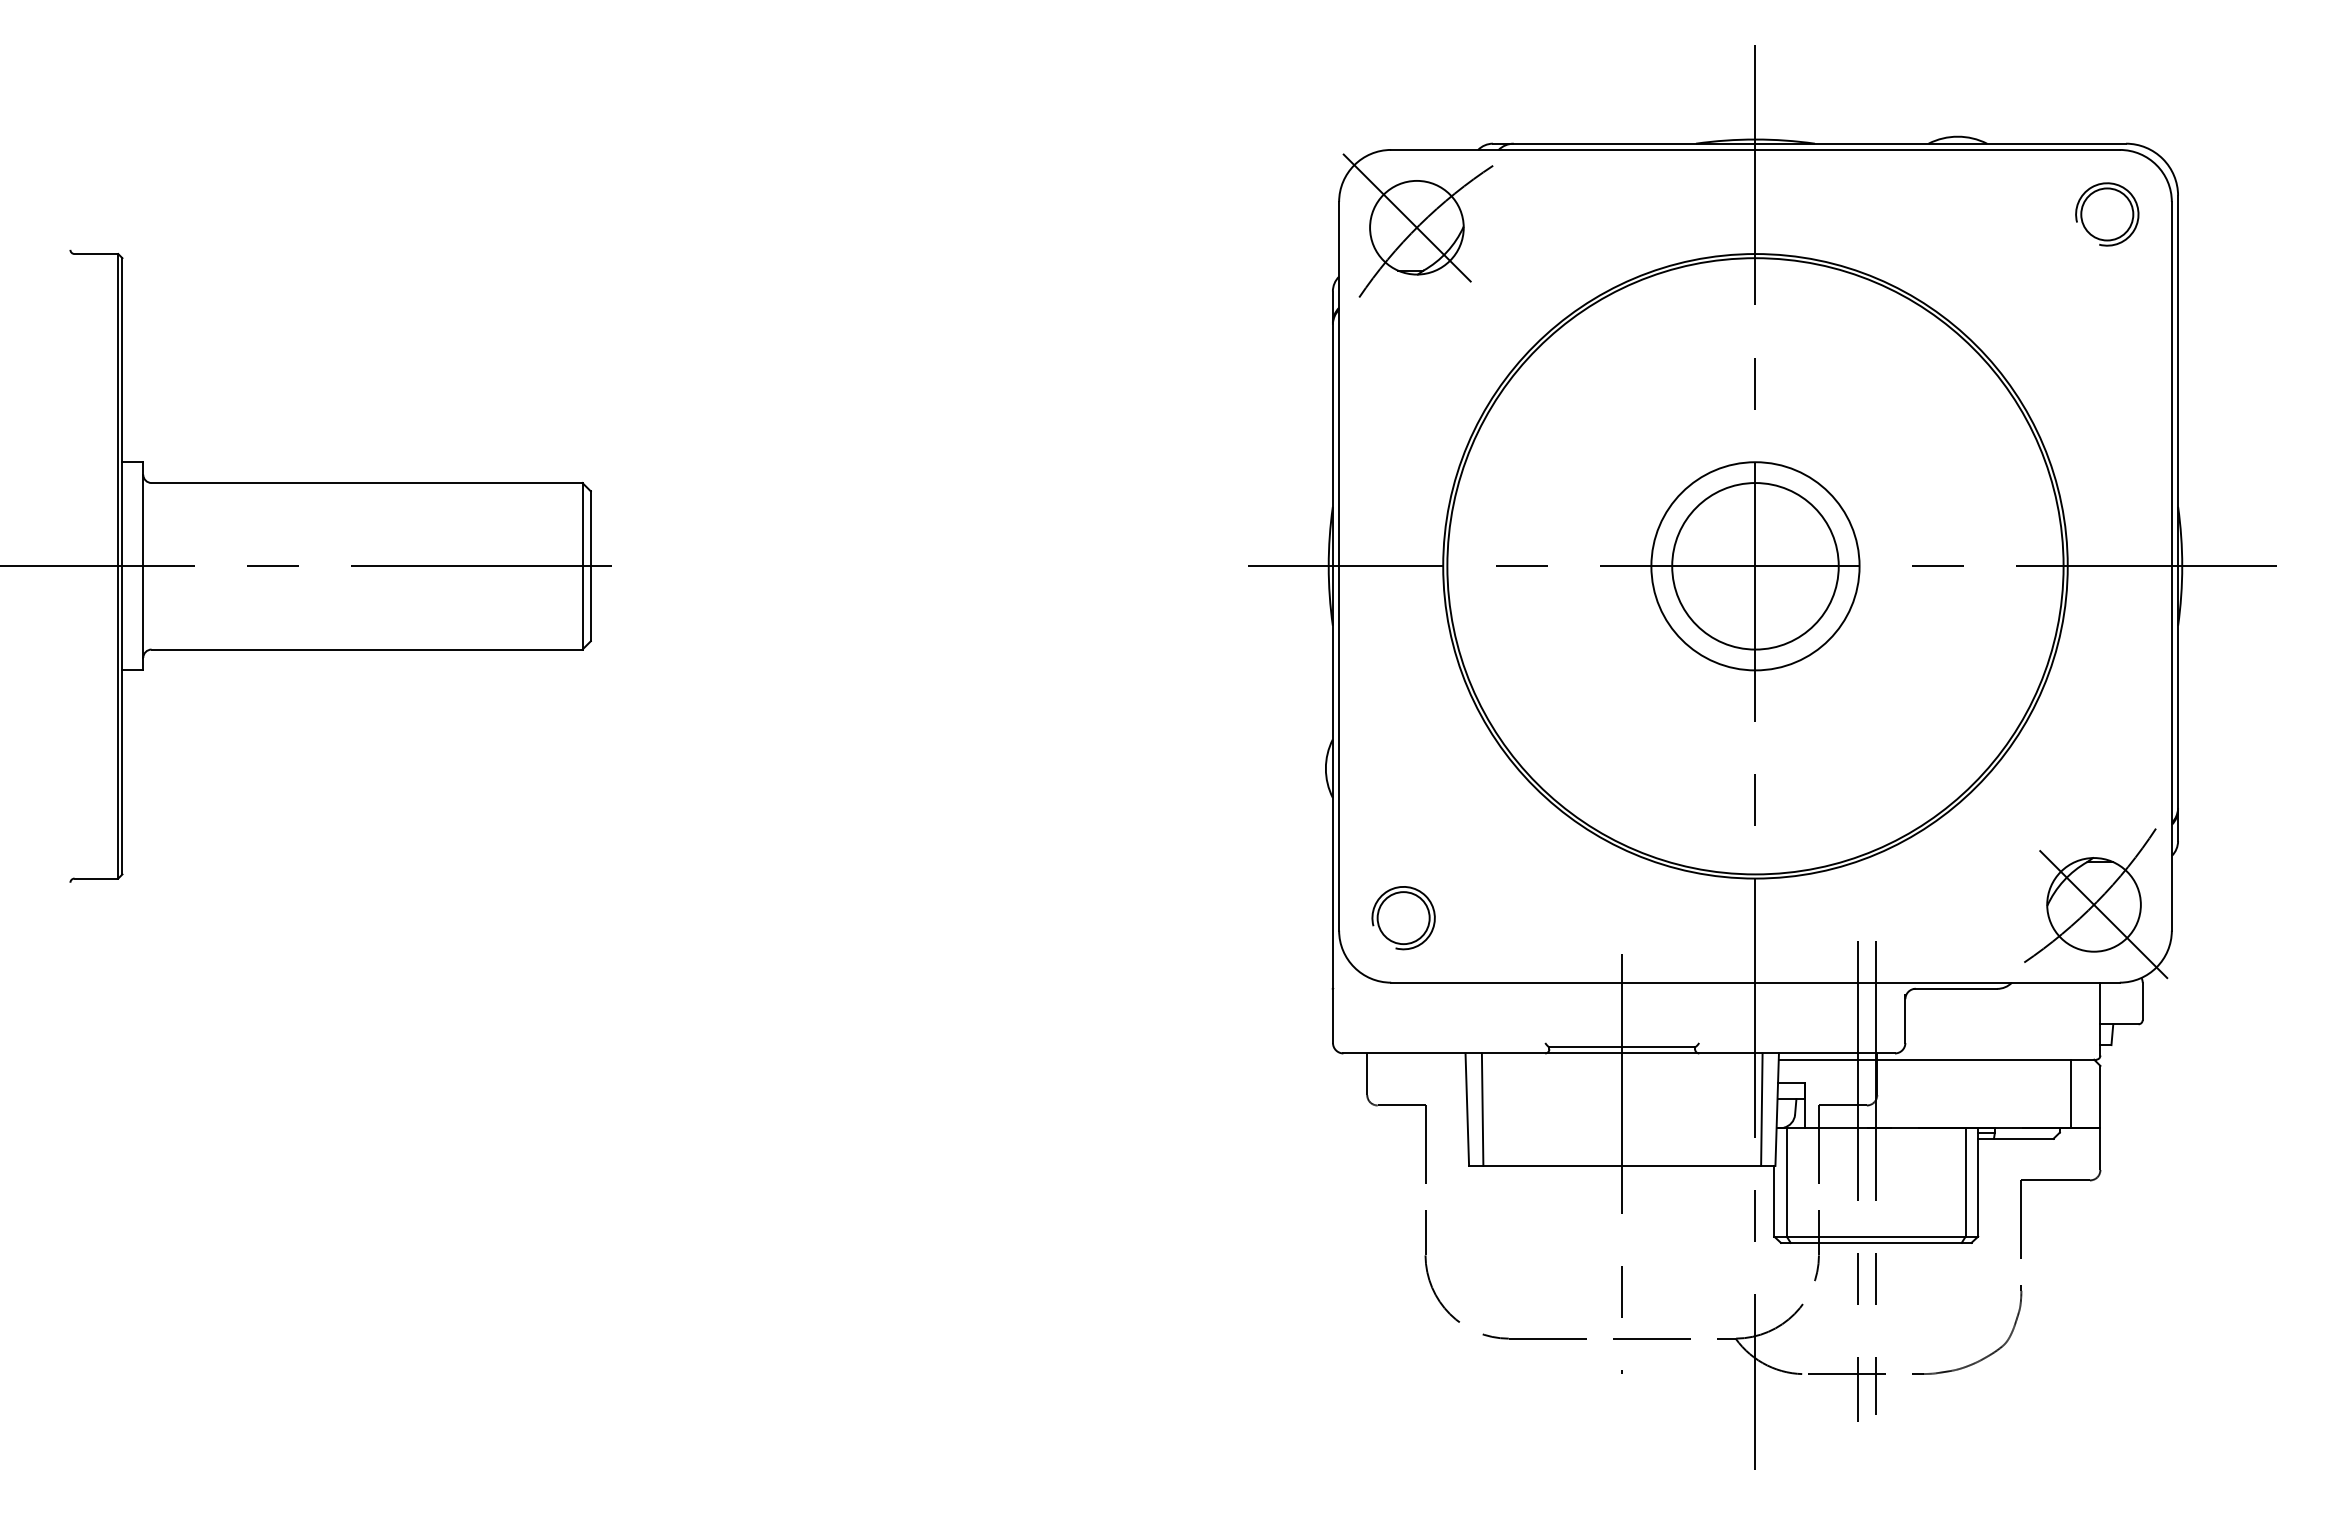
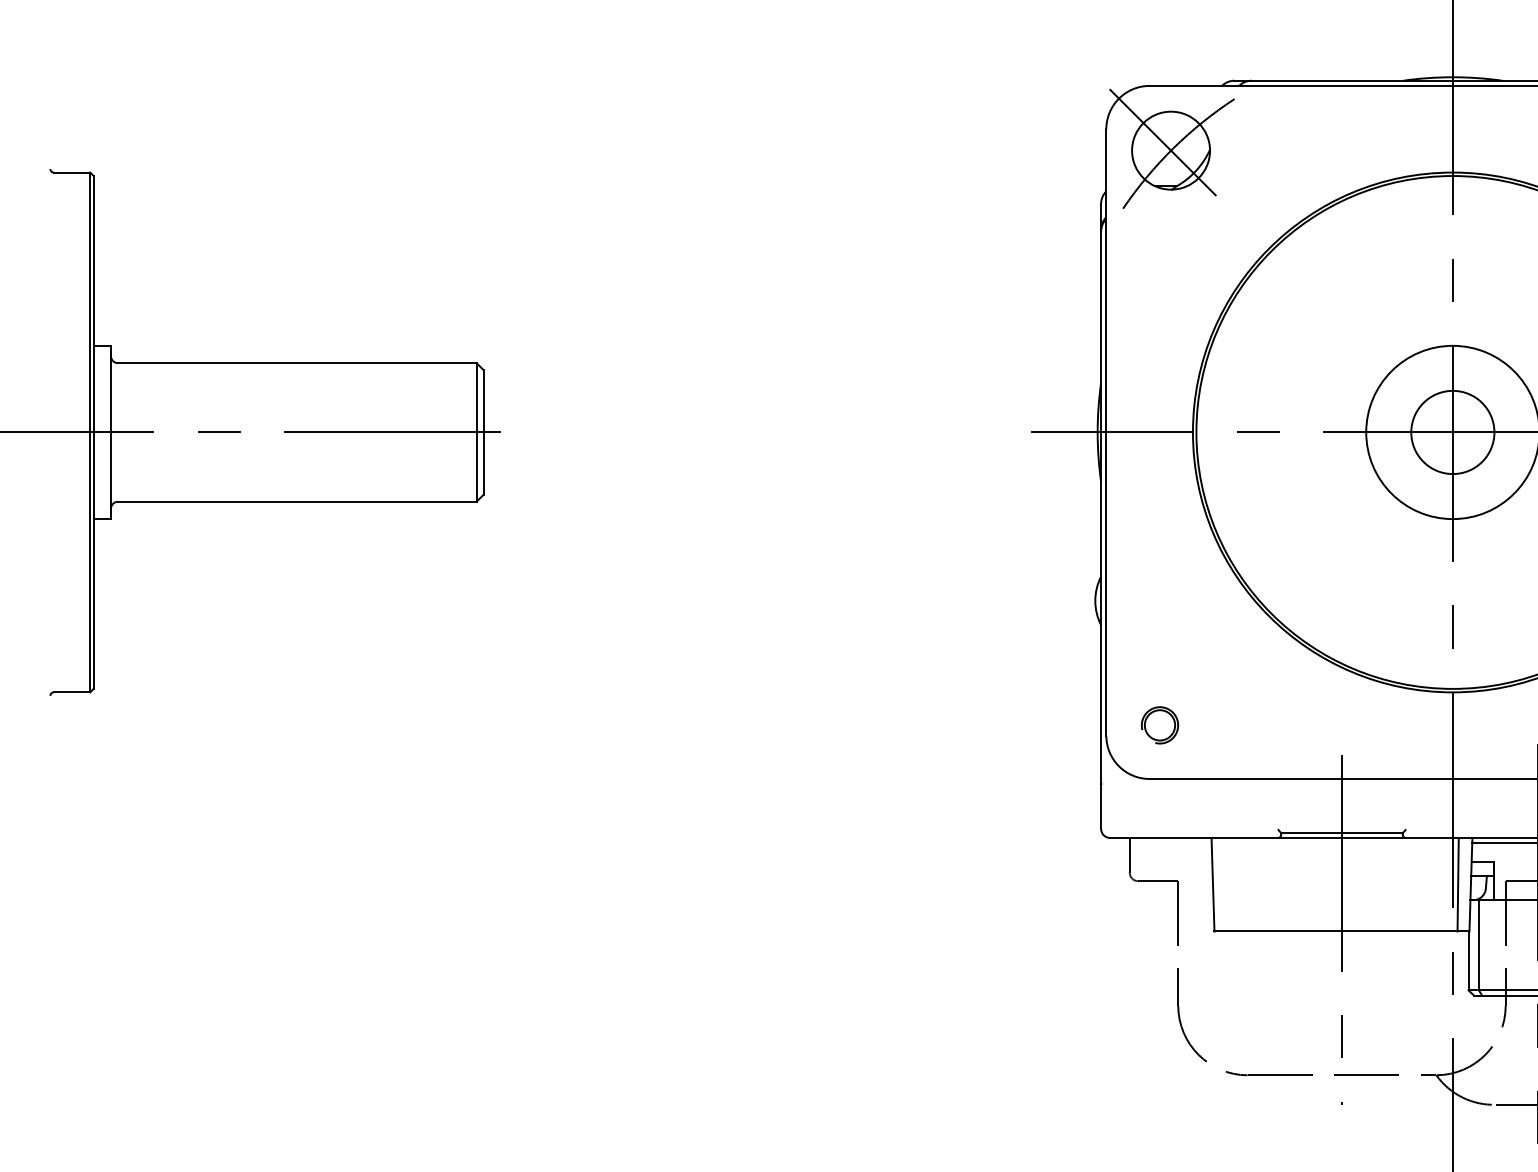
circle: (1755, 566) -> (1452, 432), size x0.6
part: (1403, 918) -> (1159, 725), size x0.7
line: (1482, 1109) -> (1225, 884), removed

